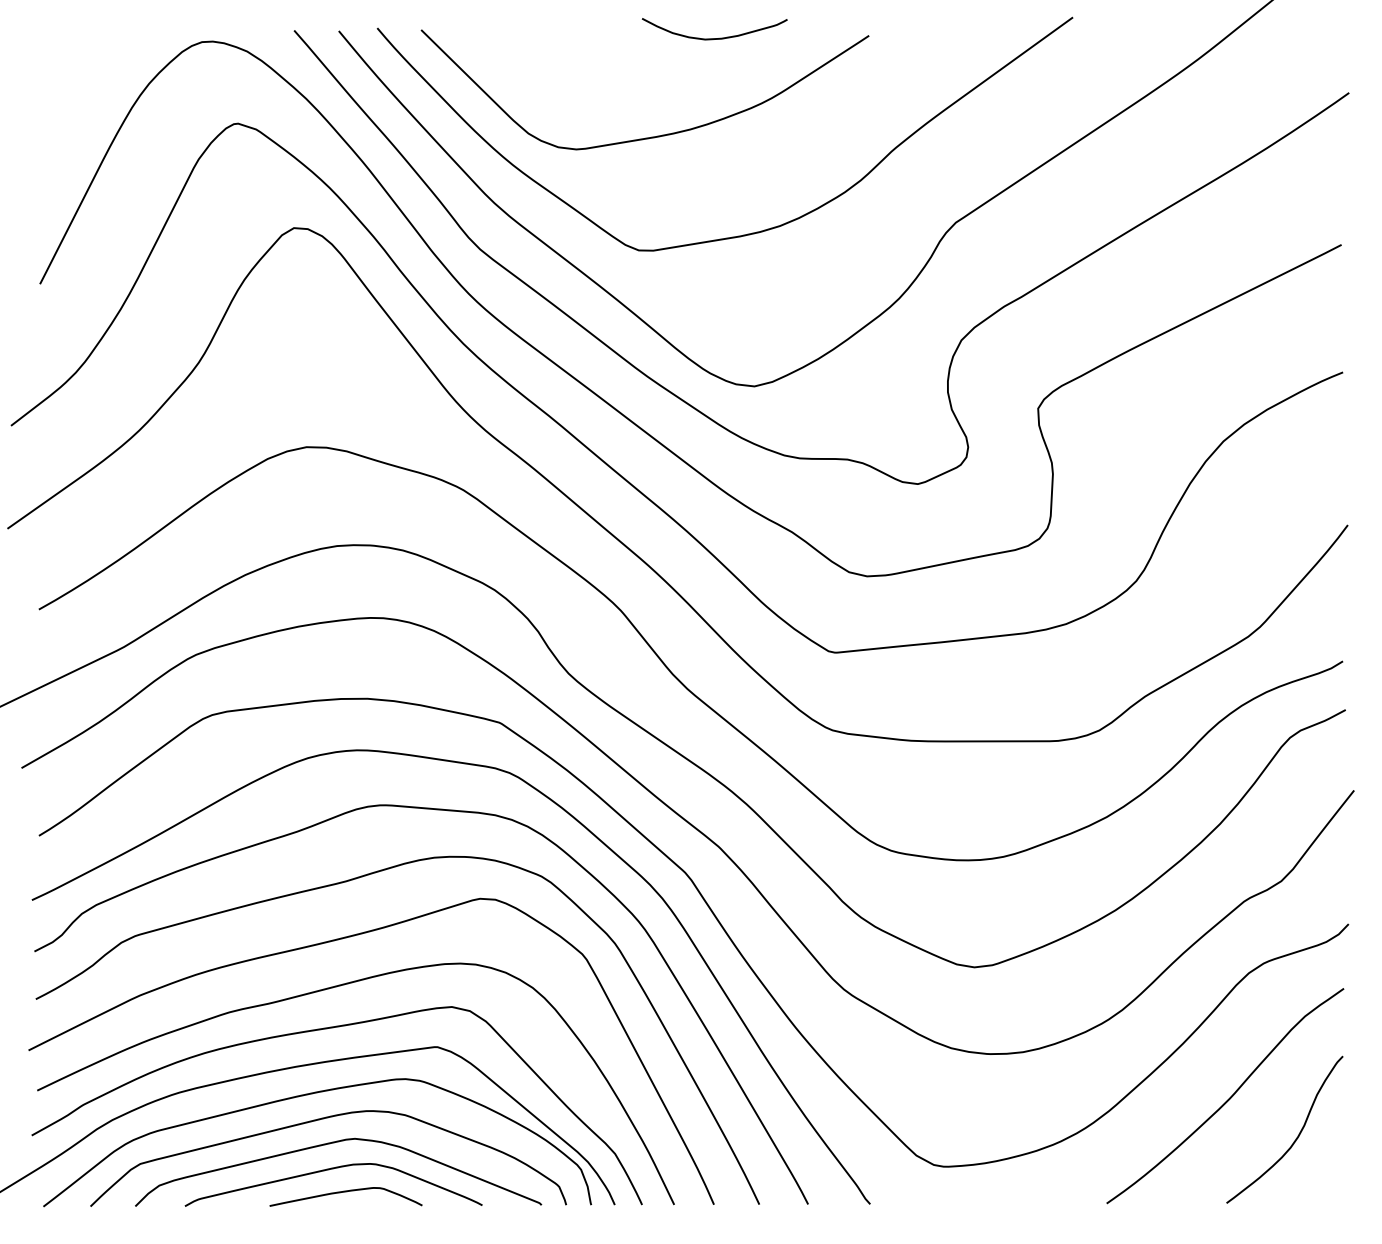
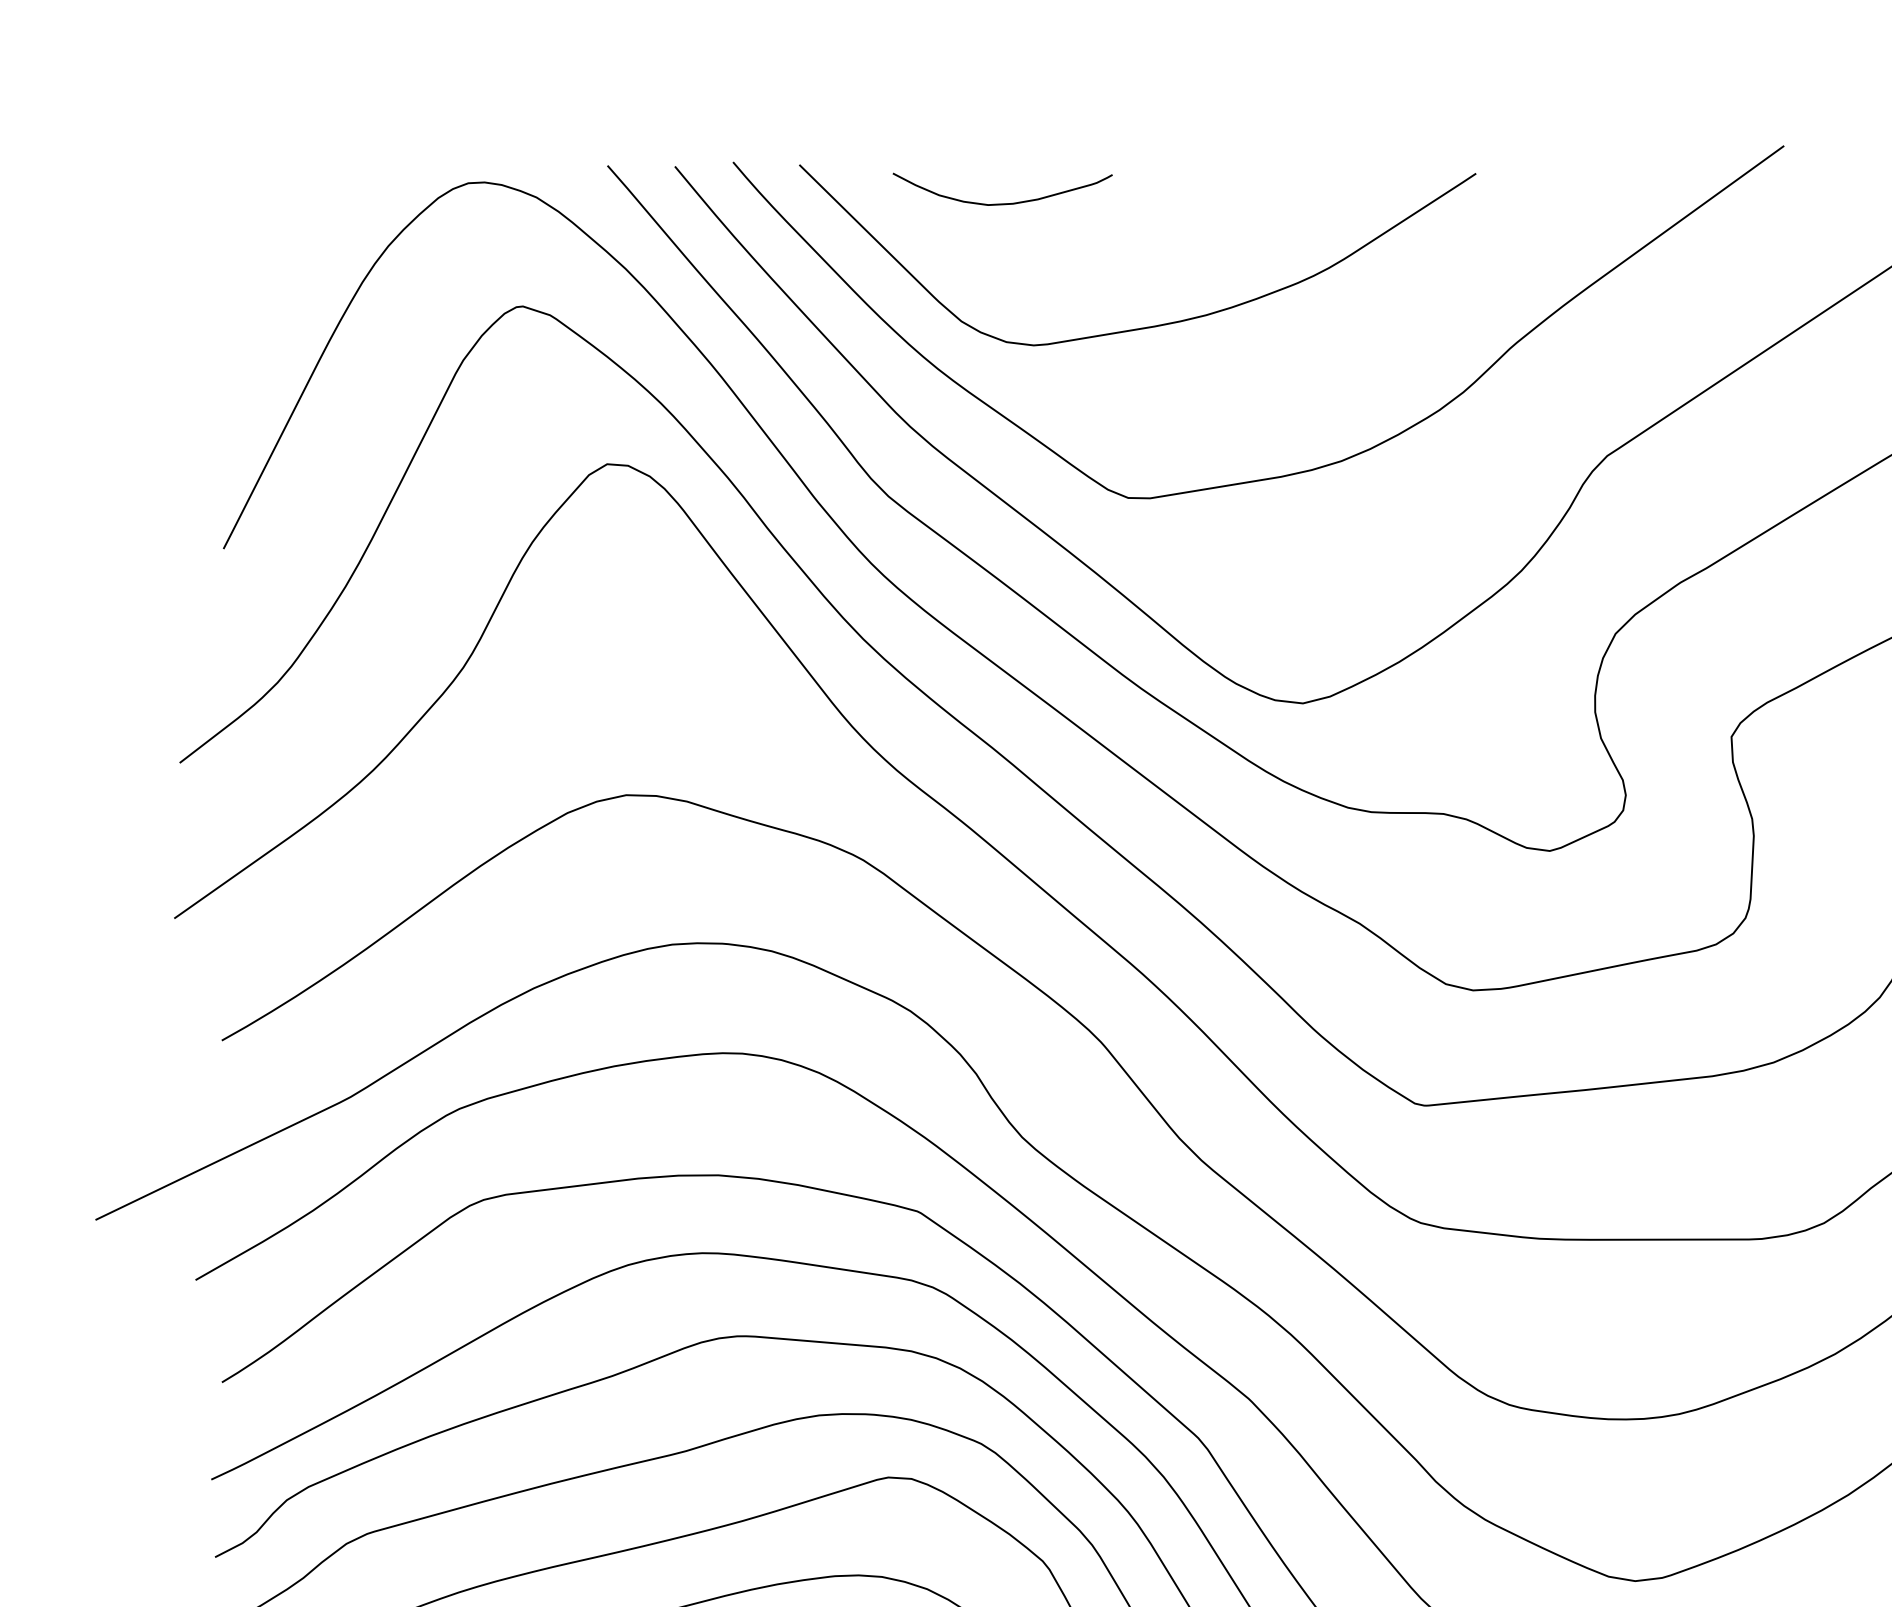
curve: (714, 38) -> (1002, 203), moved

